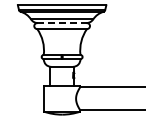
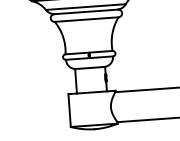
line: (62, 23) -> (86, 12), dashed -> solid

